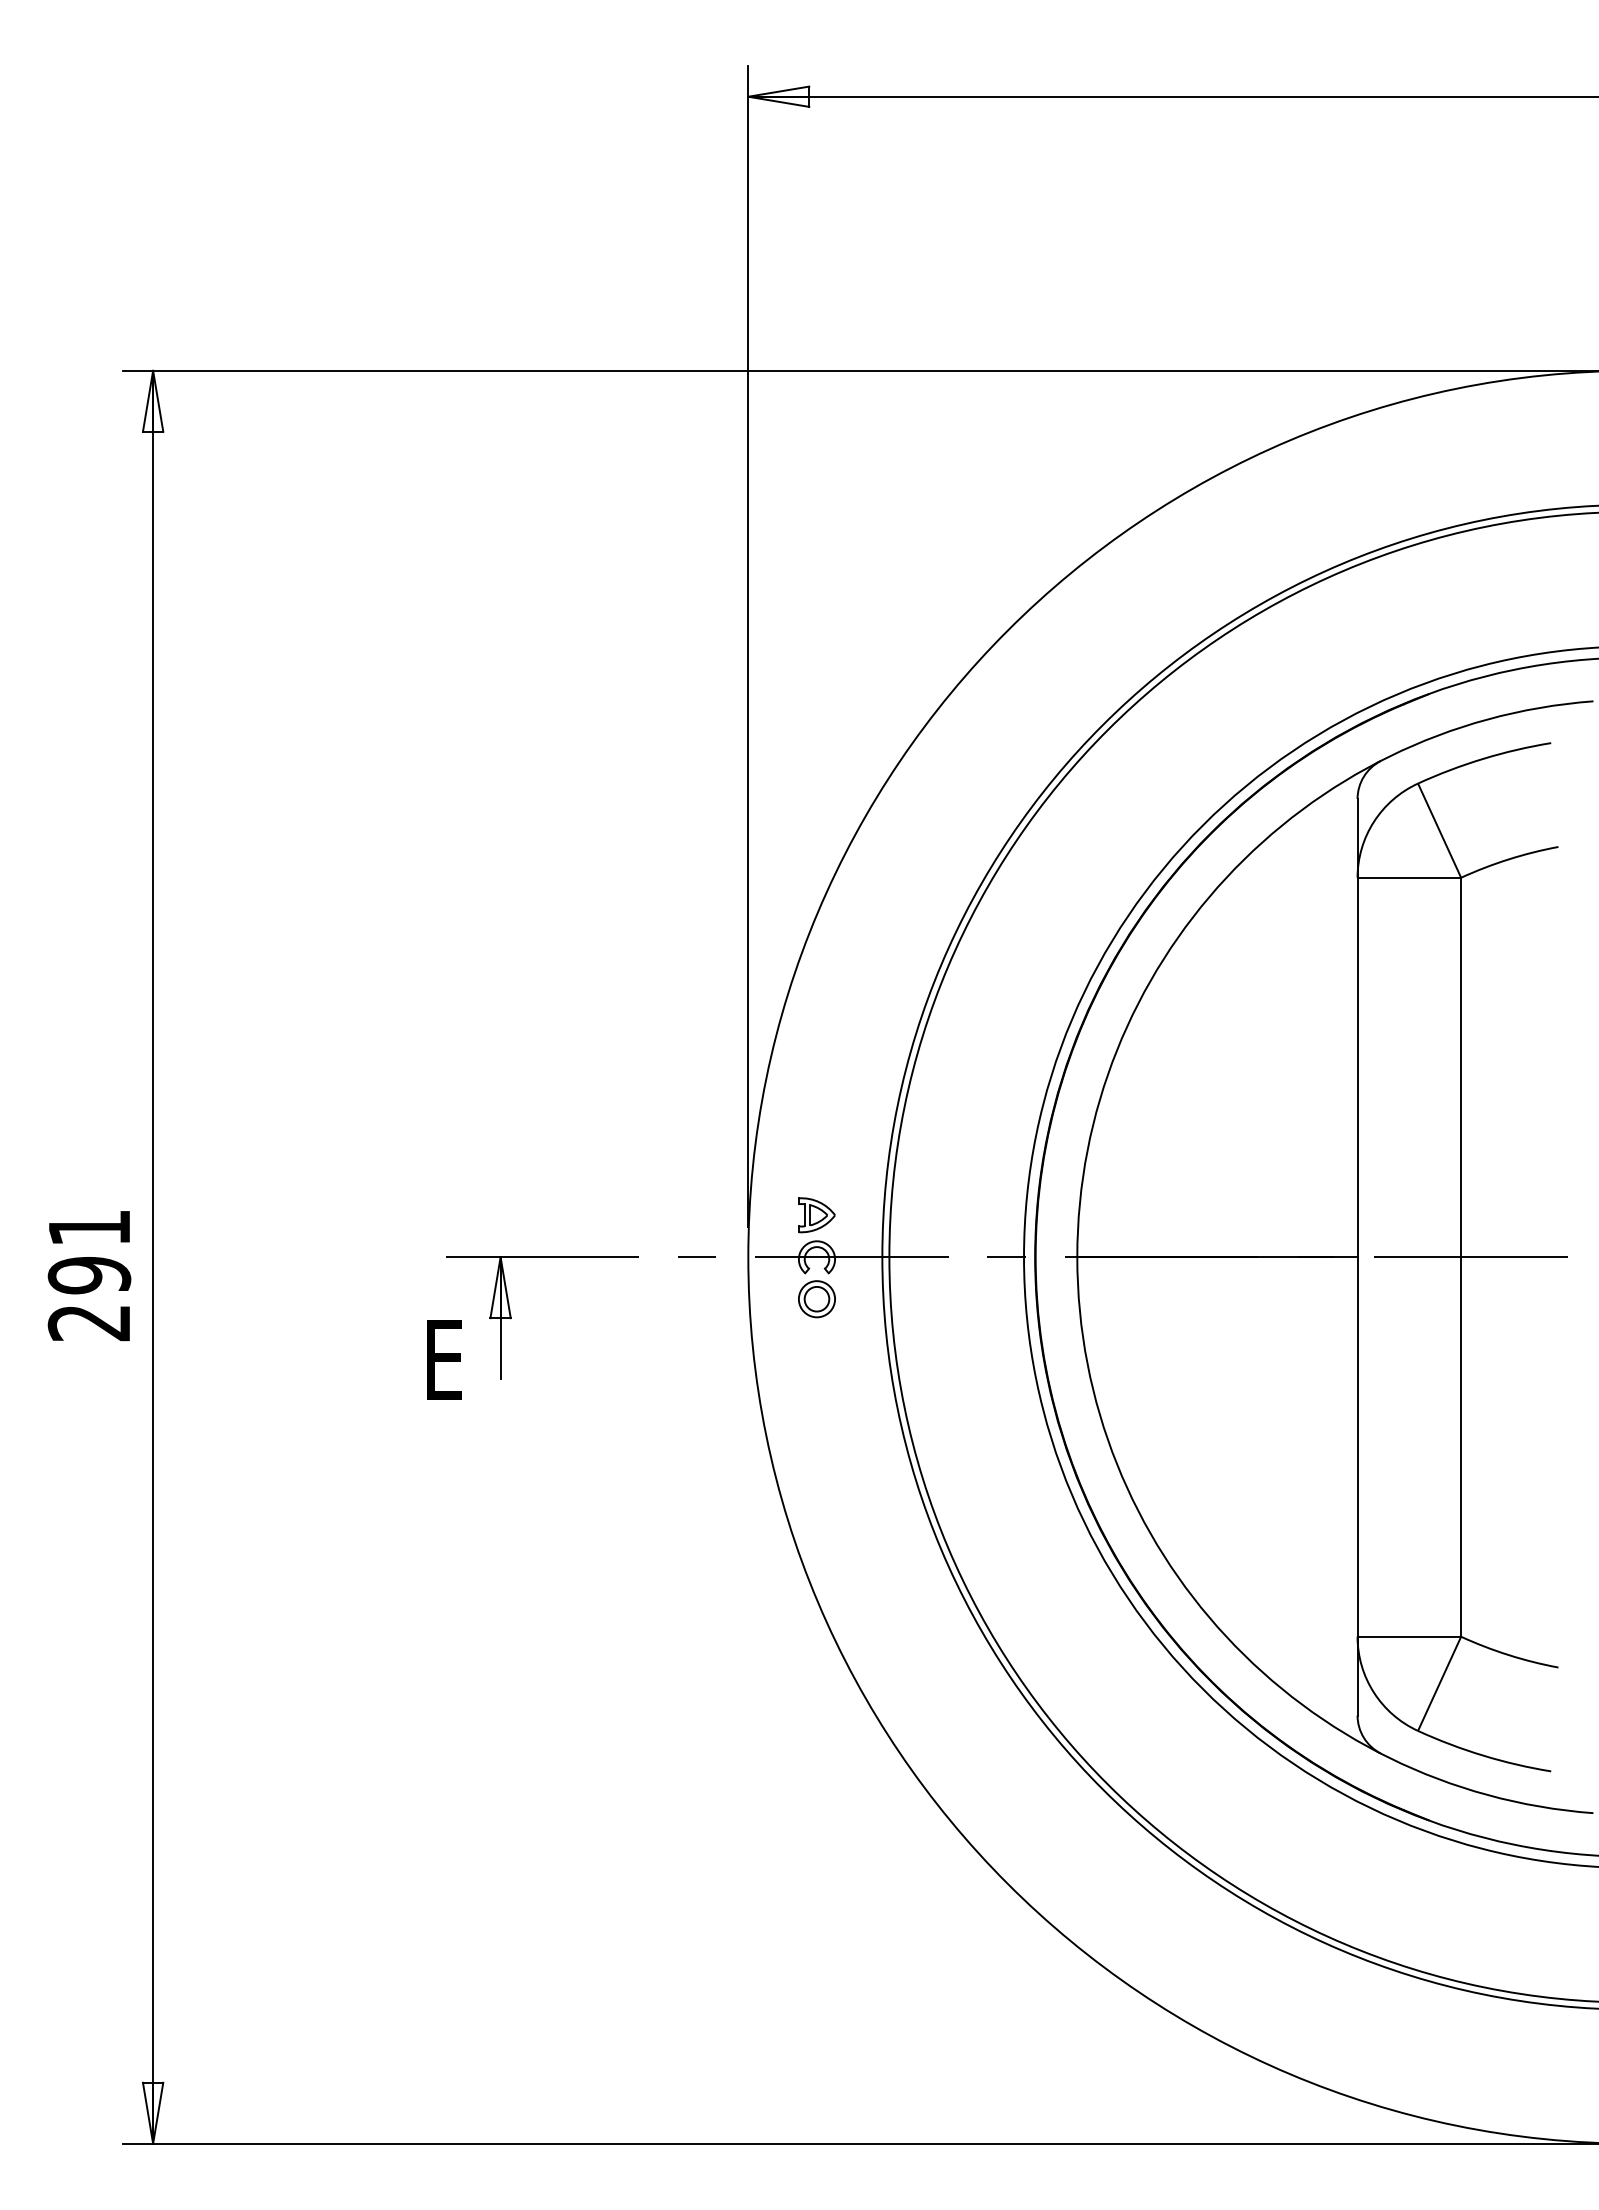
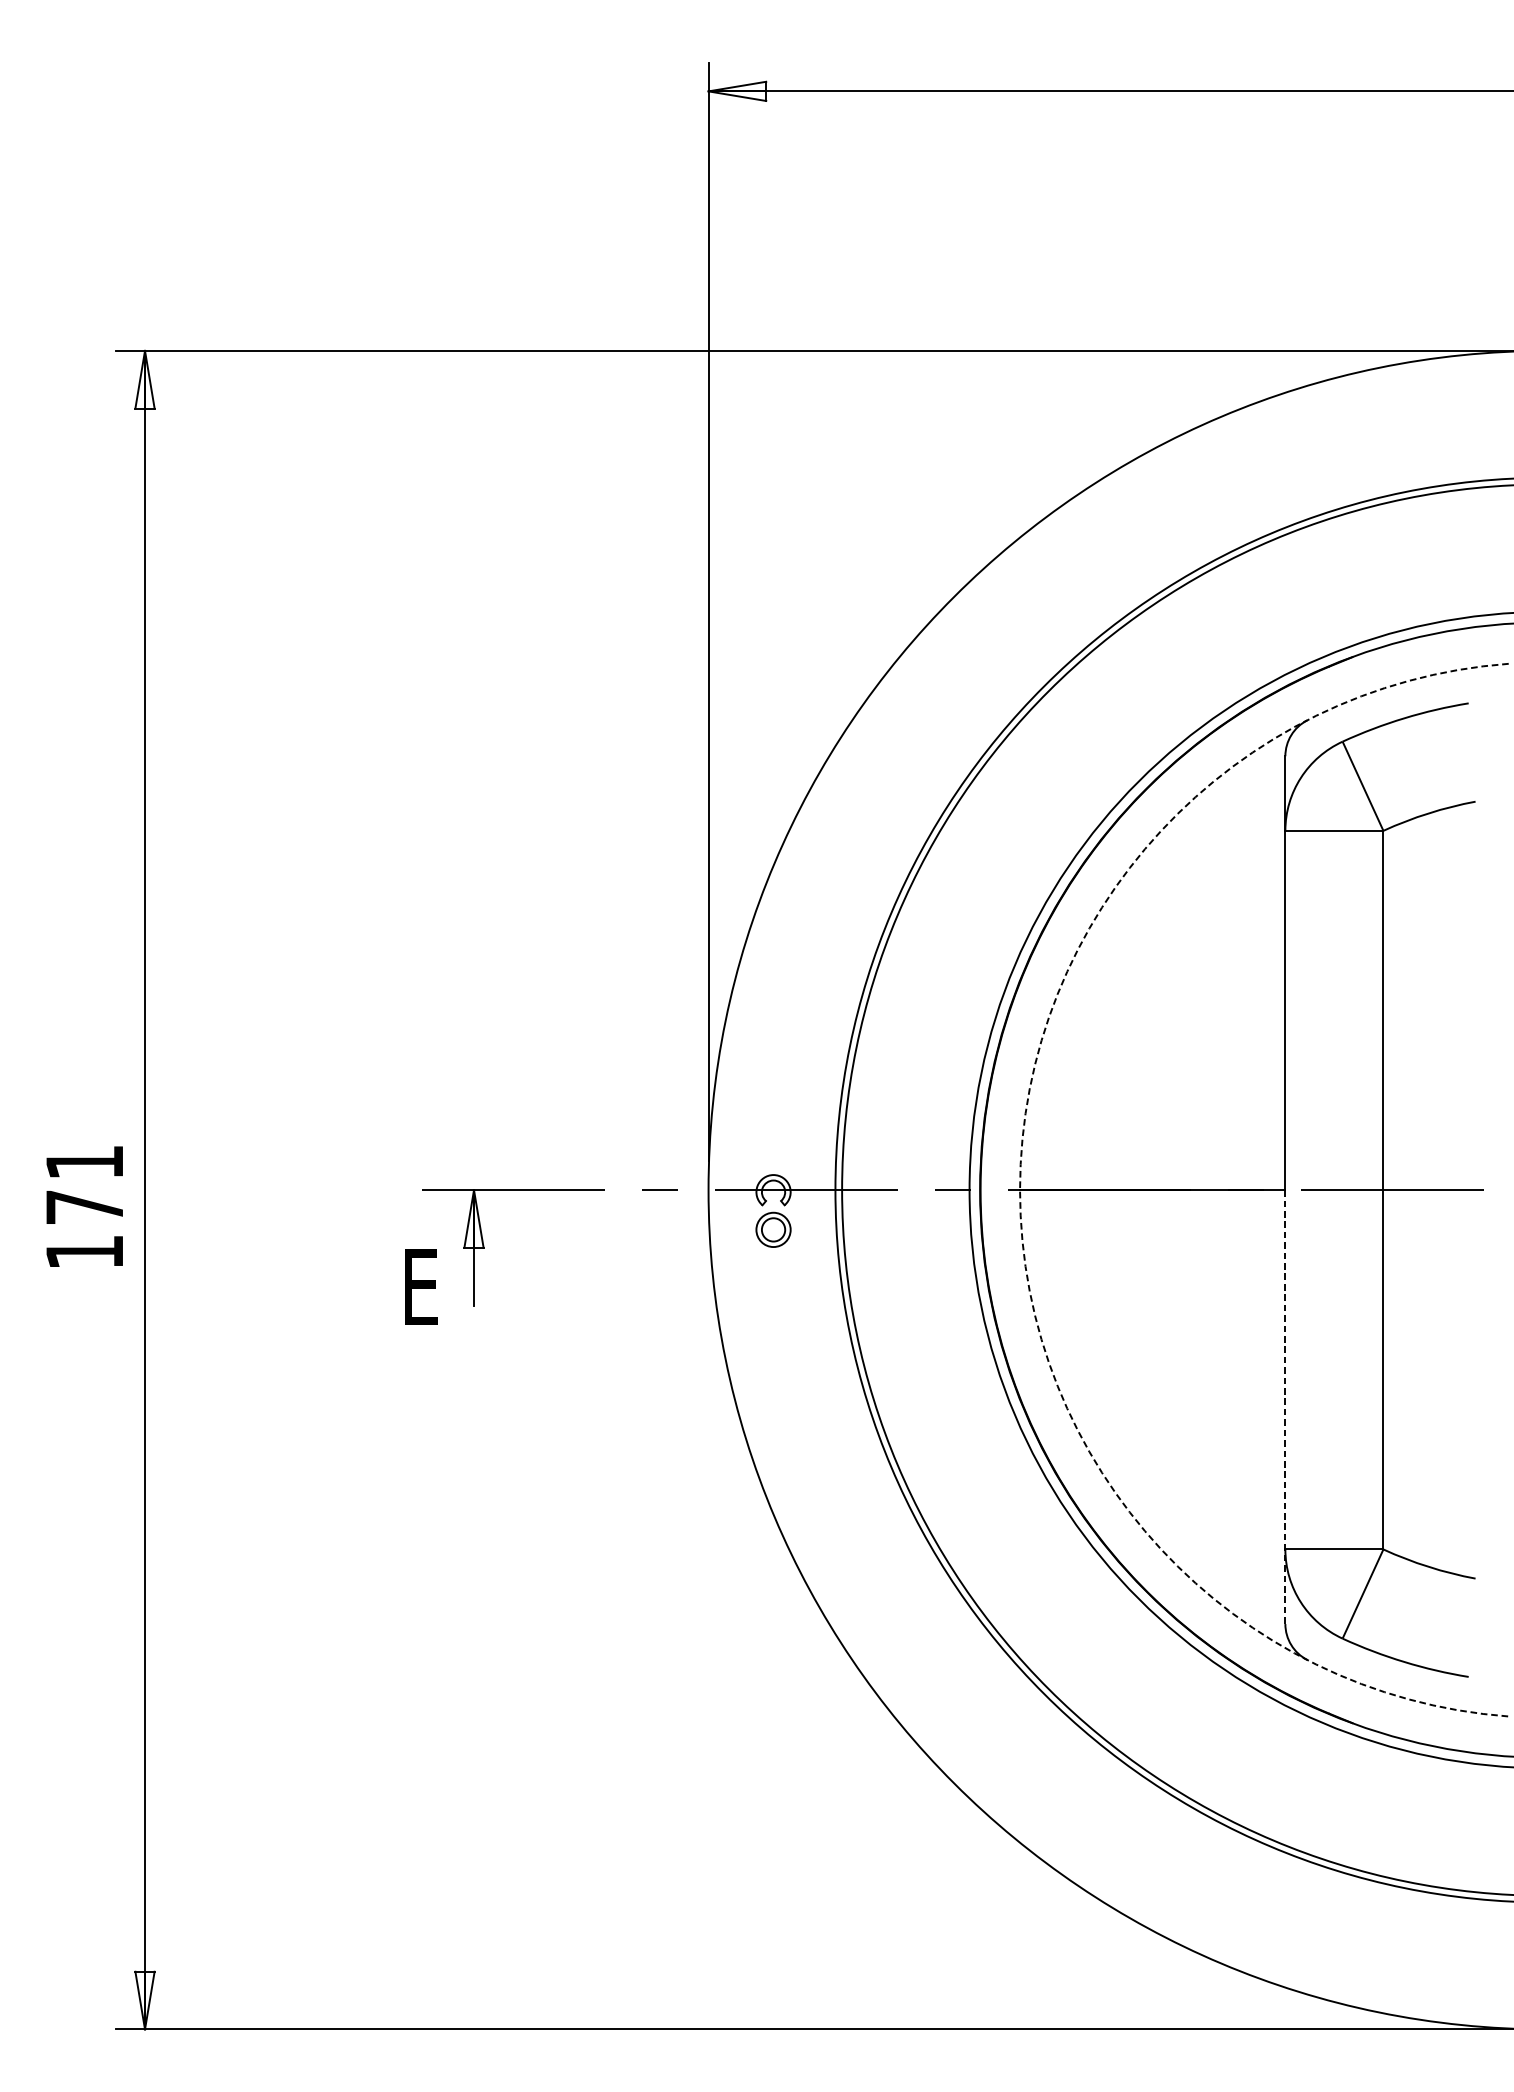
part: (816, 1215) -> (773, 1150), removed
arc: (1077, 1257) -> (1020, 1190), solid -> dashed
text: (89, 1299) -> (84, 1230), 291 -> 171
line: (1357, 1486) -> (1285, 1407), solid -> dashed

